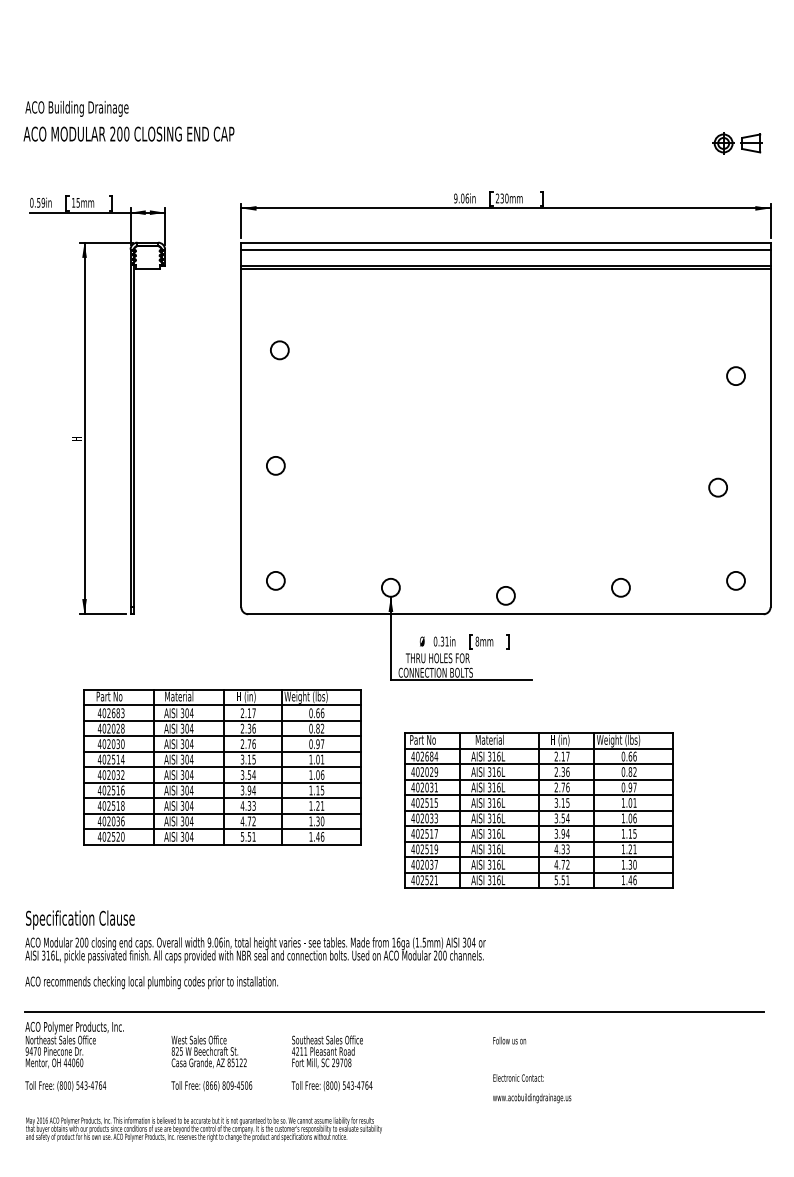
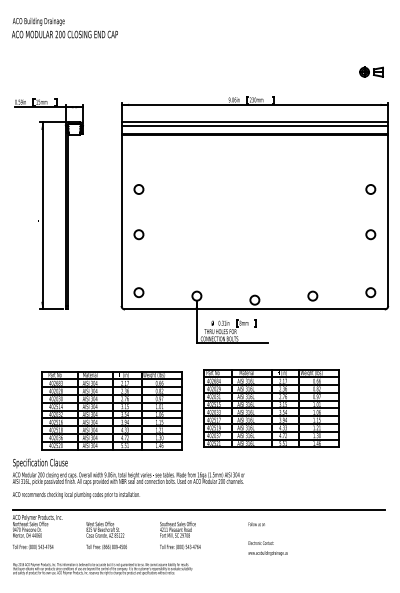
text: (128, 122) -> (64, 28), moved
circle: (278, 350) -> (138, 189), moved
circle: (717, 487) -> (370, 234), moved
part: (221, 767) -> (111, 410), moved
text: (332, 1062) -> (180, 535), moved

